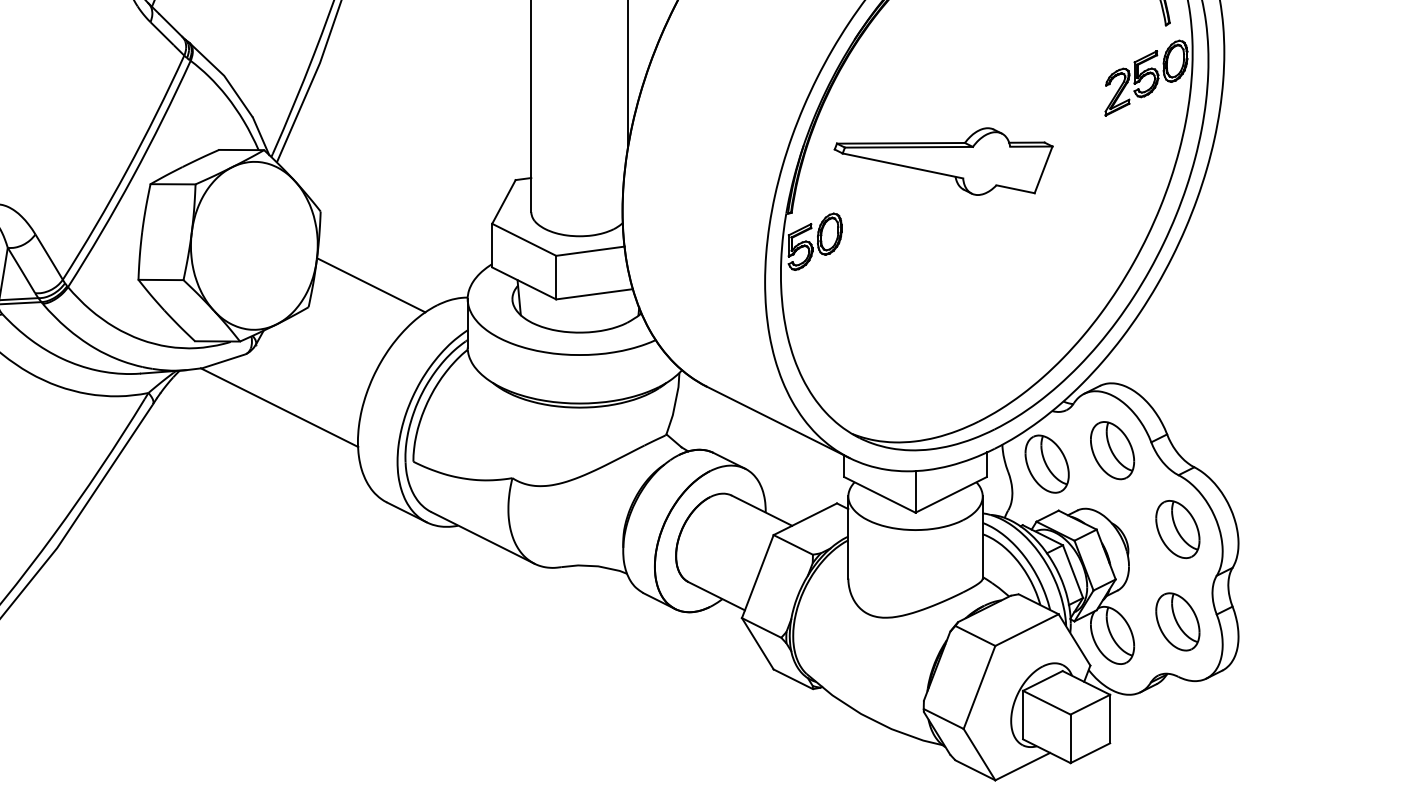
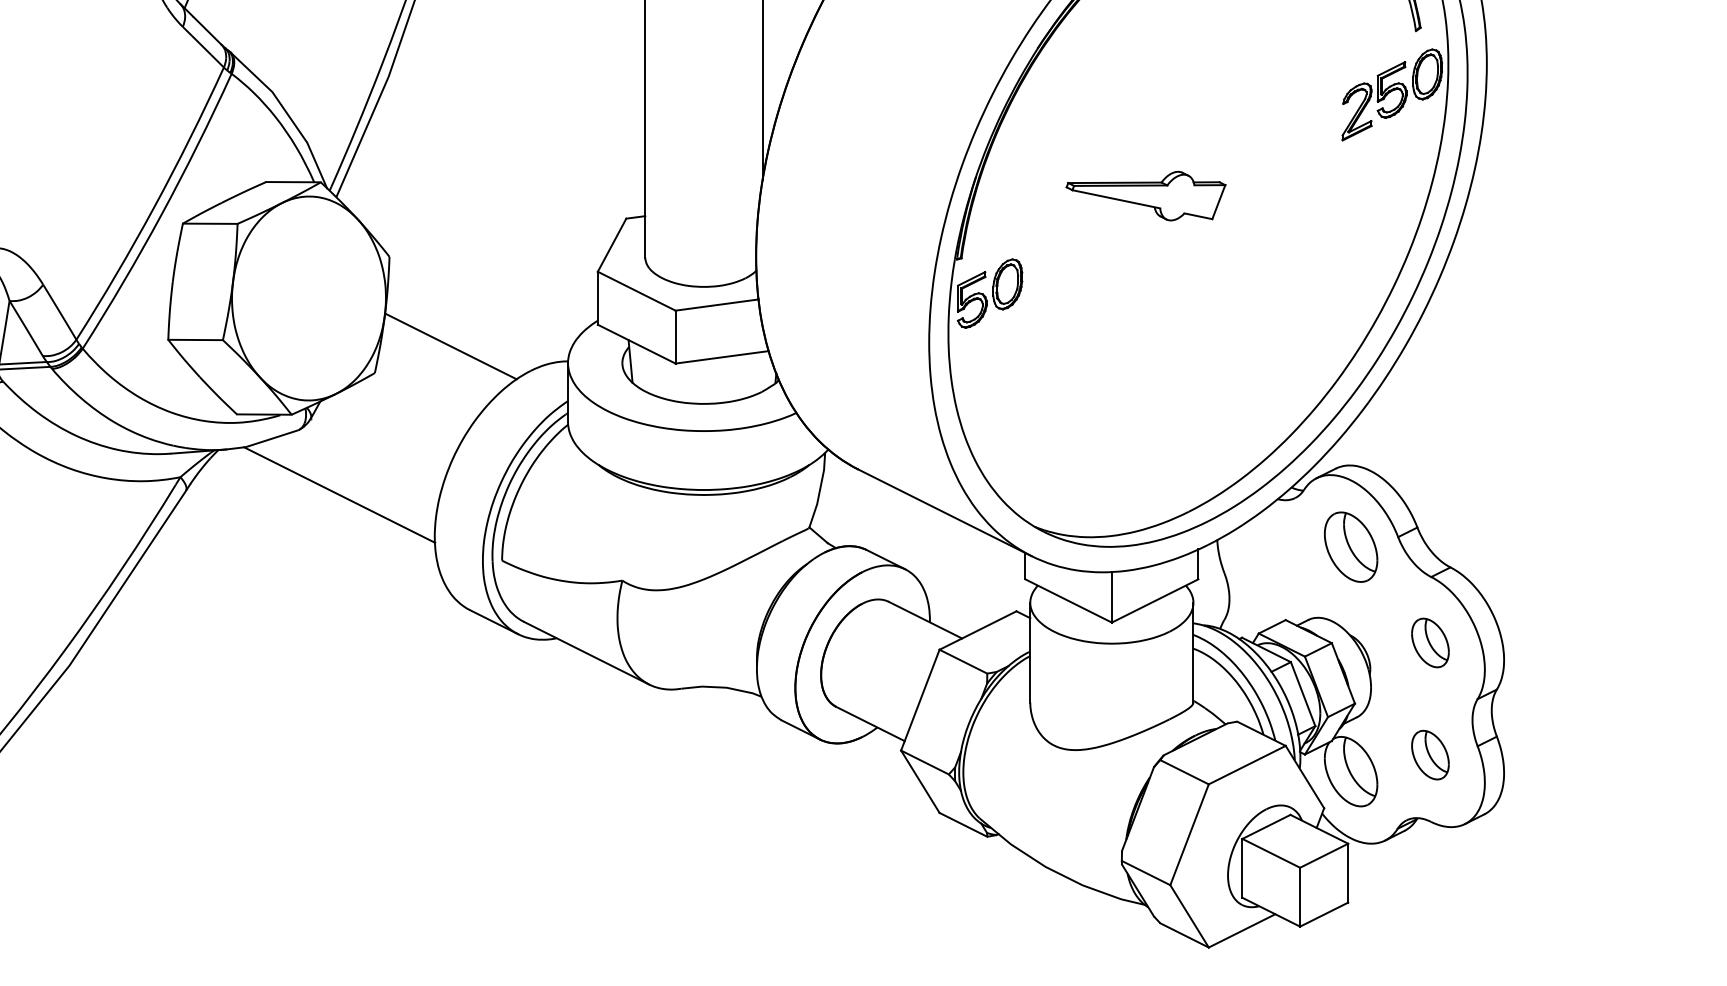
part: (943, 161) -> (1145, 195), size x0.6
part: (1046, 464) -> (1271, 563), removed
part: (1177, 529) -> (1430, 642), size x0.7
part: (1177, 621) -> (1430, 754), size x0.7

